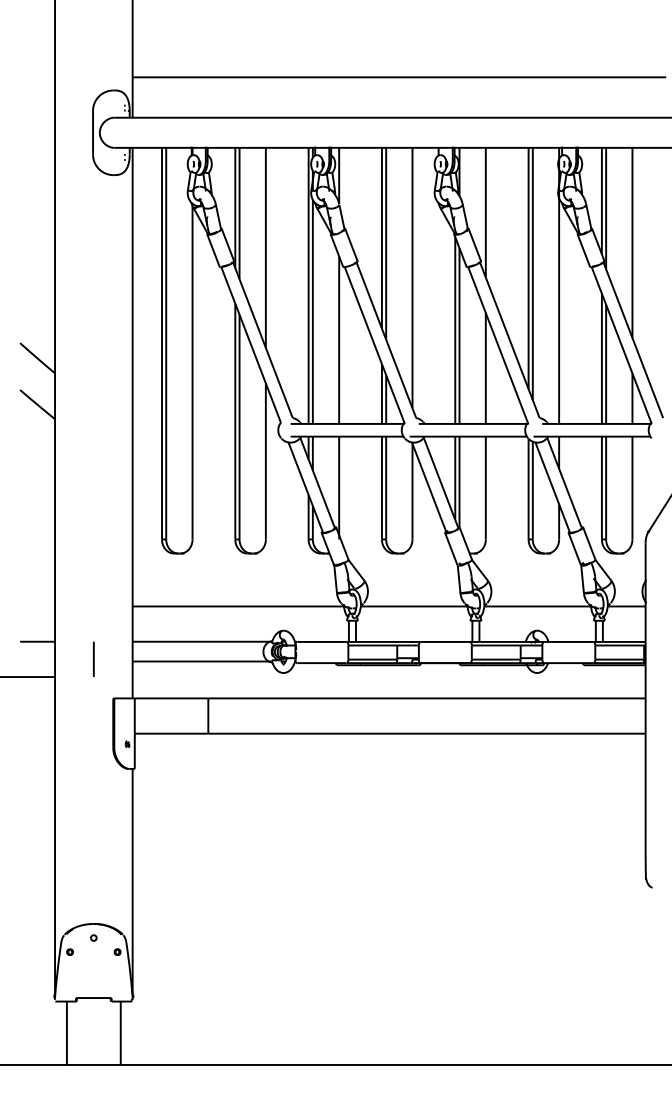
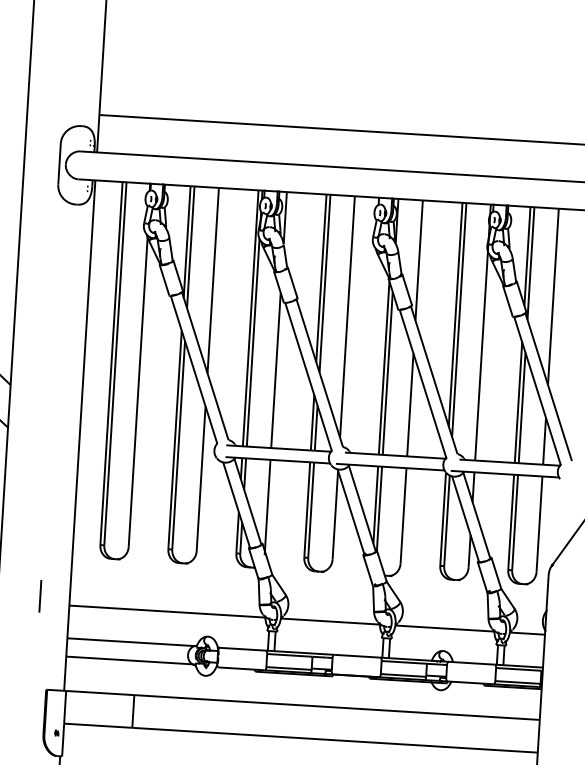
line: (93, 658) -> (40, 595), moved

